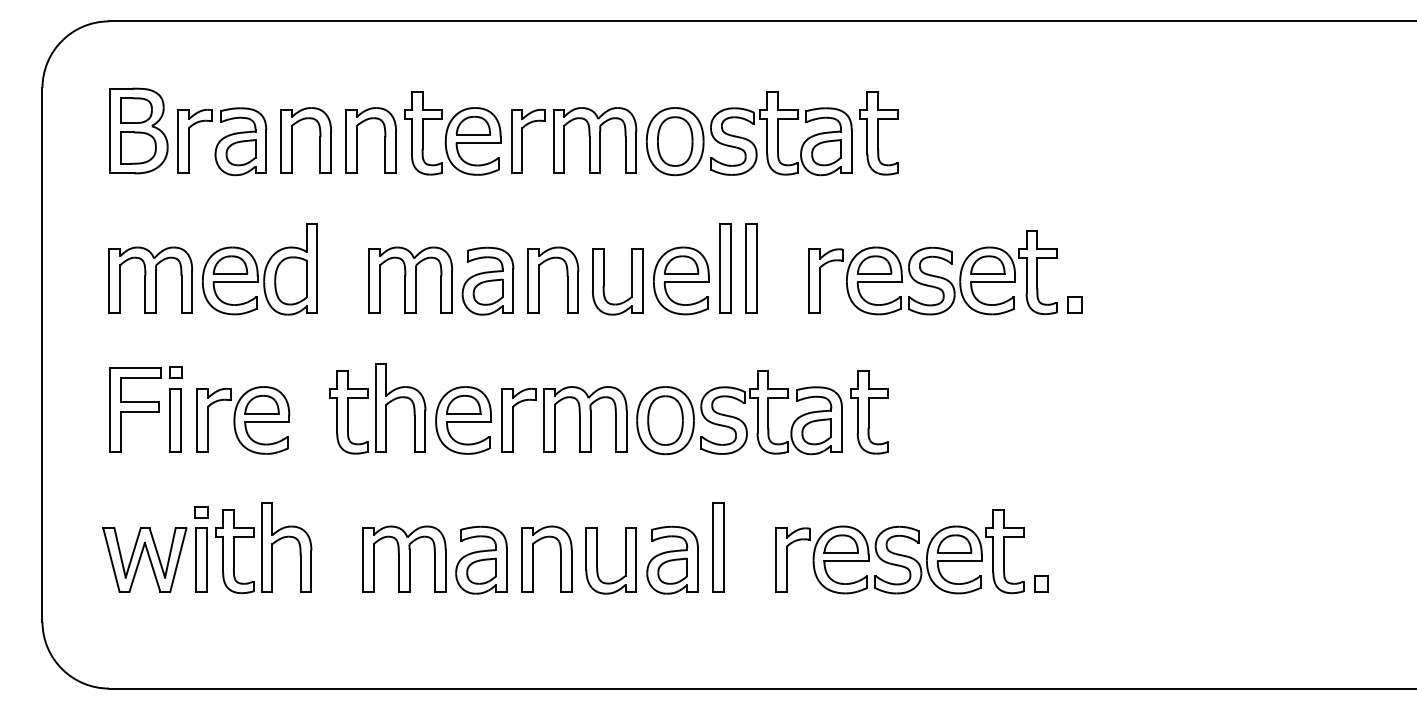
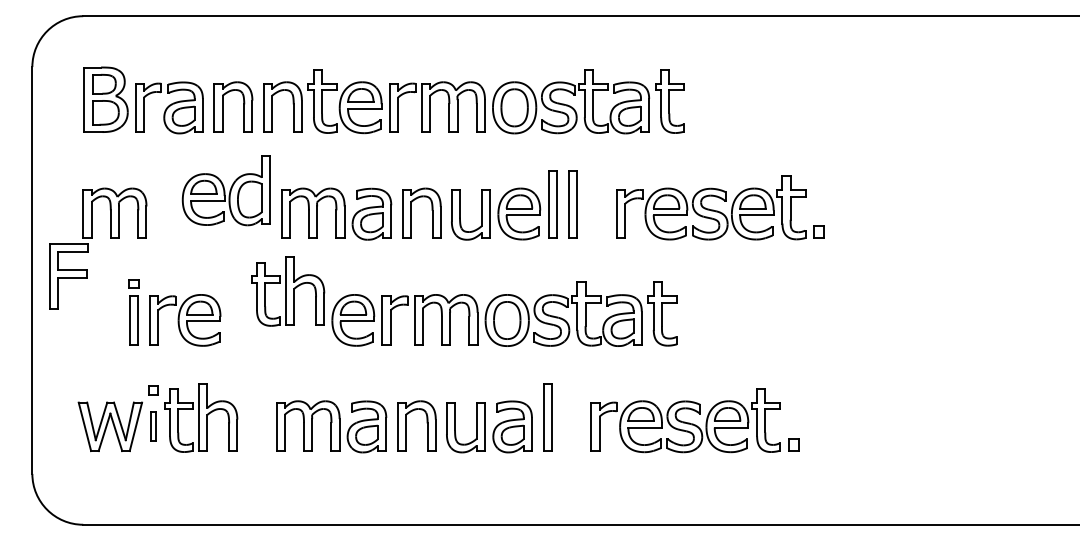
part: (259, 269) -> (225, 190), moved
part: (377, 408) -> (287, 291), moved
part: (135, 409) -> (68, 276), moved
part: (201, 559) -> (153, 426), size x0.6

